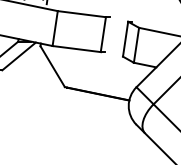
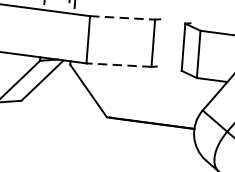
line: (82, 14) -> (123, 18), solid -> dashed
line: (76, 49) -> (118, 65), solid -> dashed

